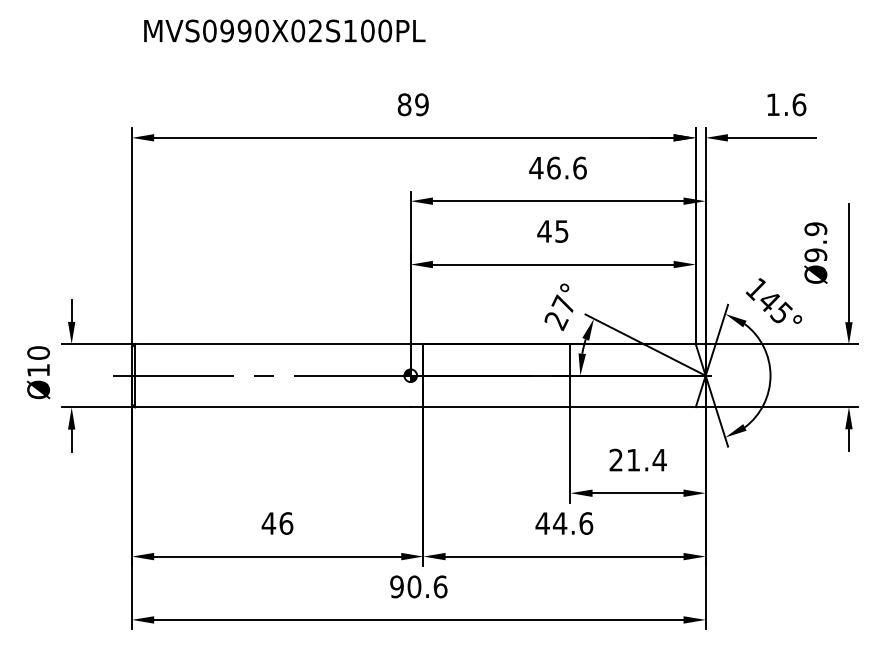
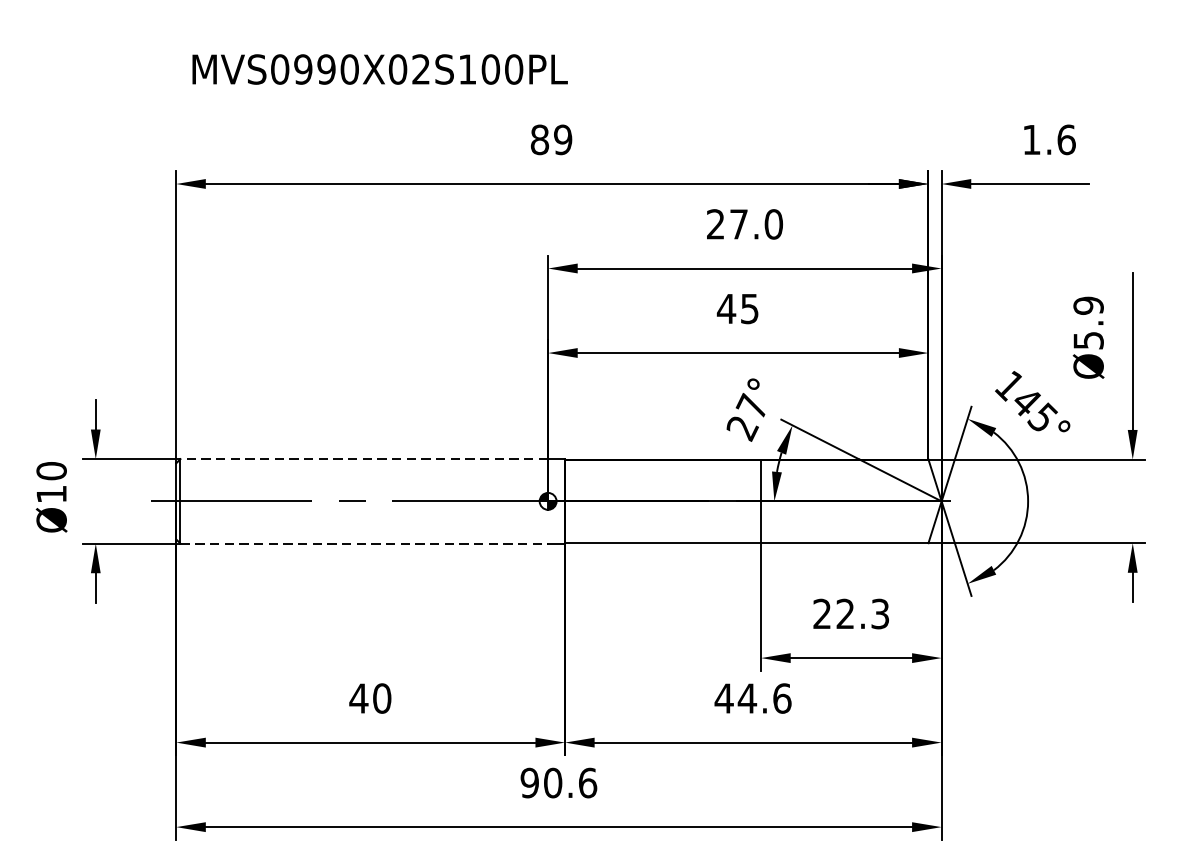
text: (284, 30) -> (379, 68), moved
text: (557, 167) -> (743, 223), 46.6 -> 27.0
text: (815, 255) -> (1088, 340), Ø9.9 -> Ø5.9
line: (272, 344) -> (363, 459), solid -> dashed
line: (272, 407) -> (363, 543), solid -> dashed
text: (646, 459) -> (862, 613), 21.4 -> 22.3
text: (286, 523) -> (382, 698), 46 -> 40

